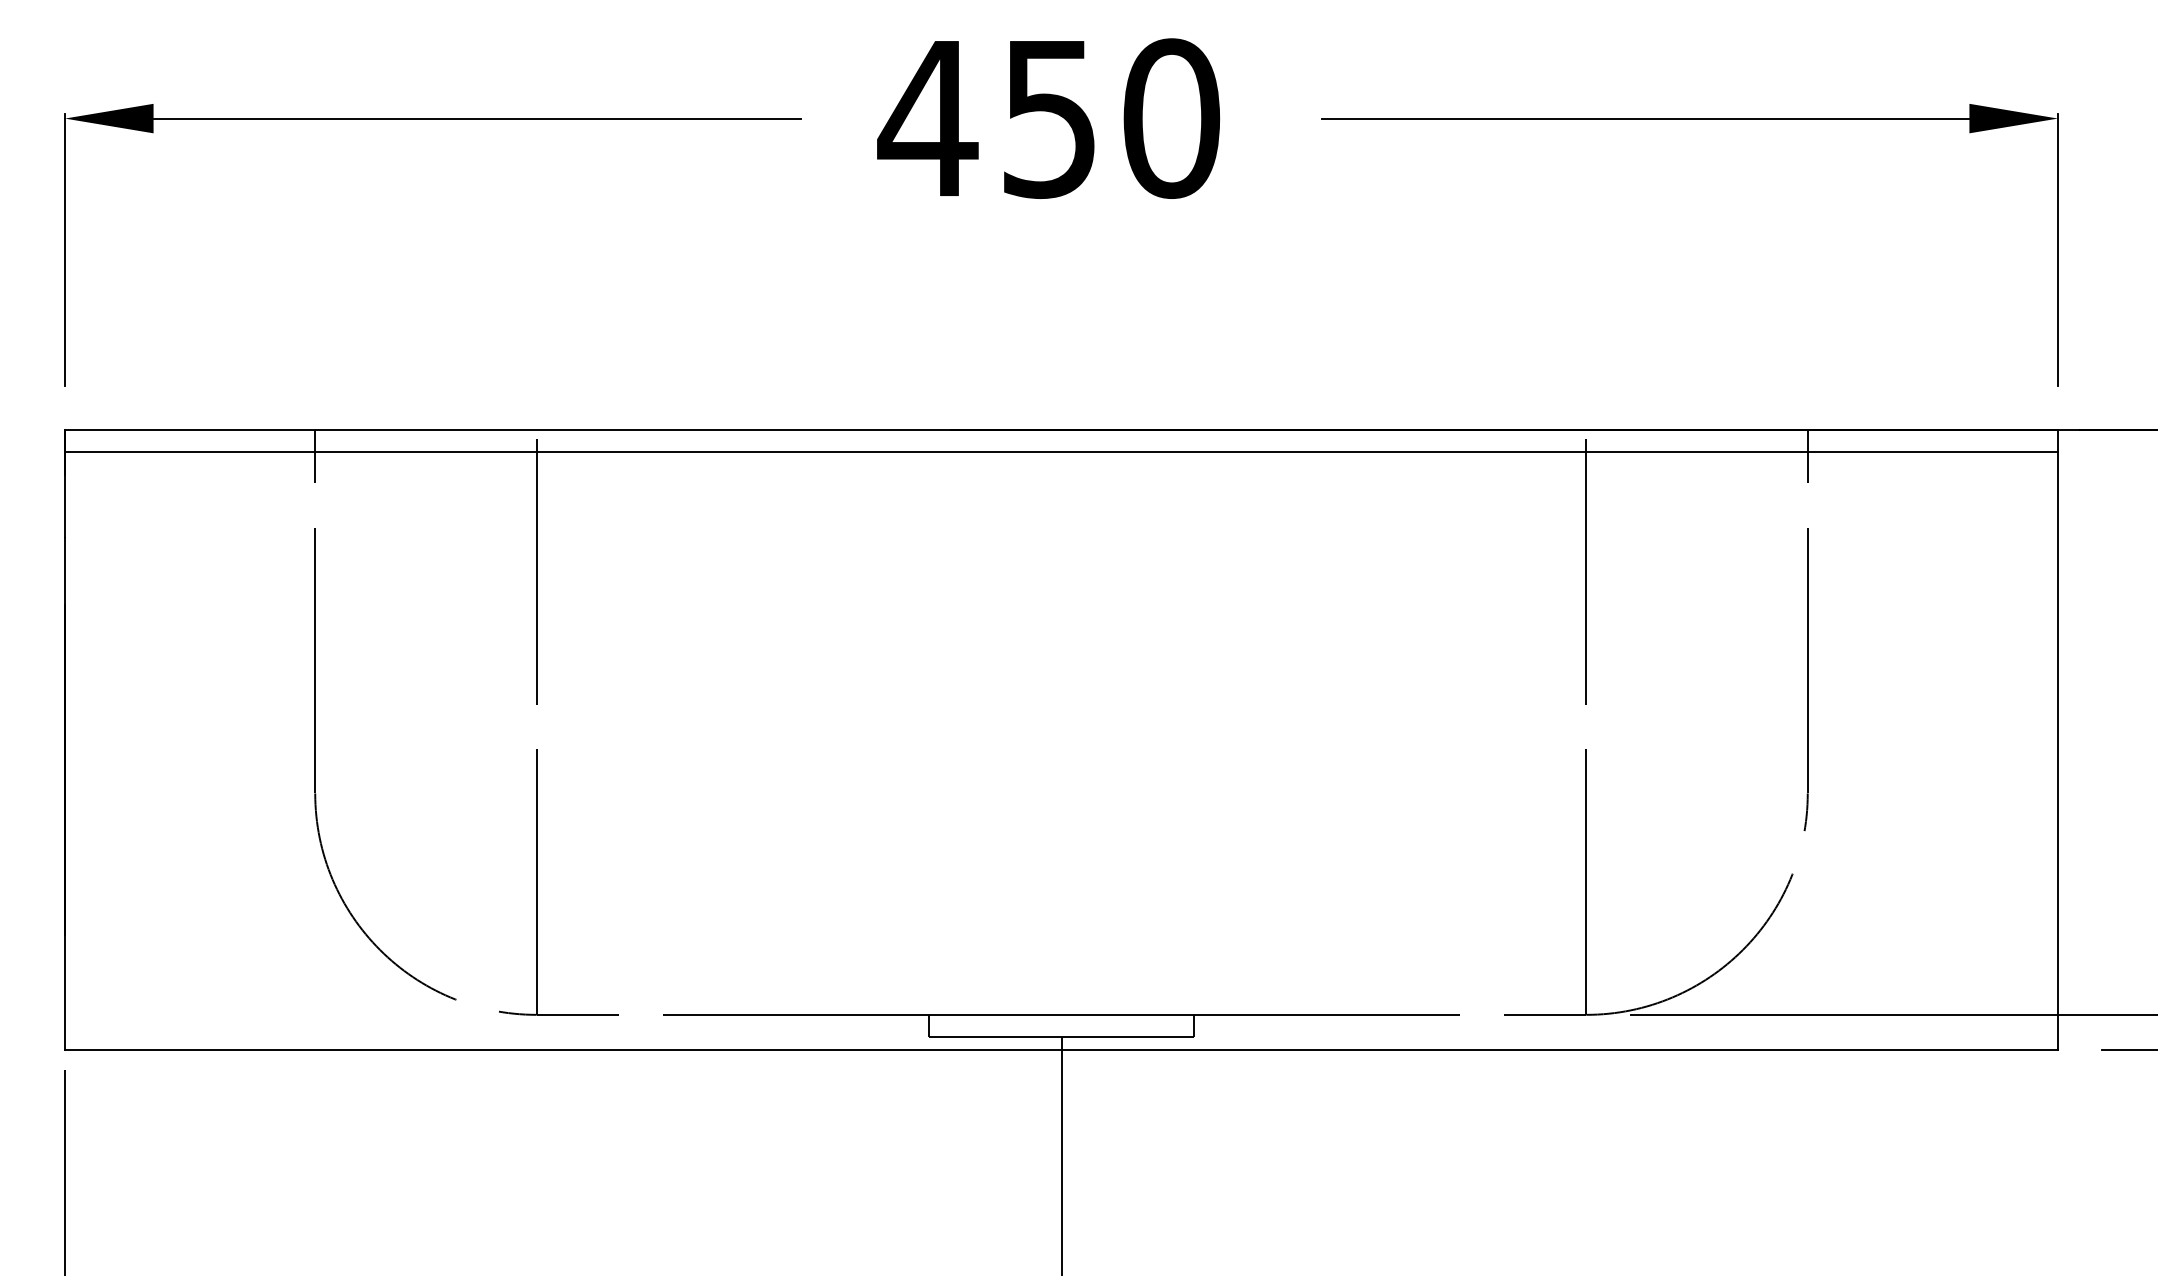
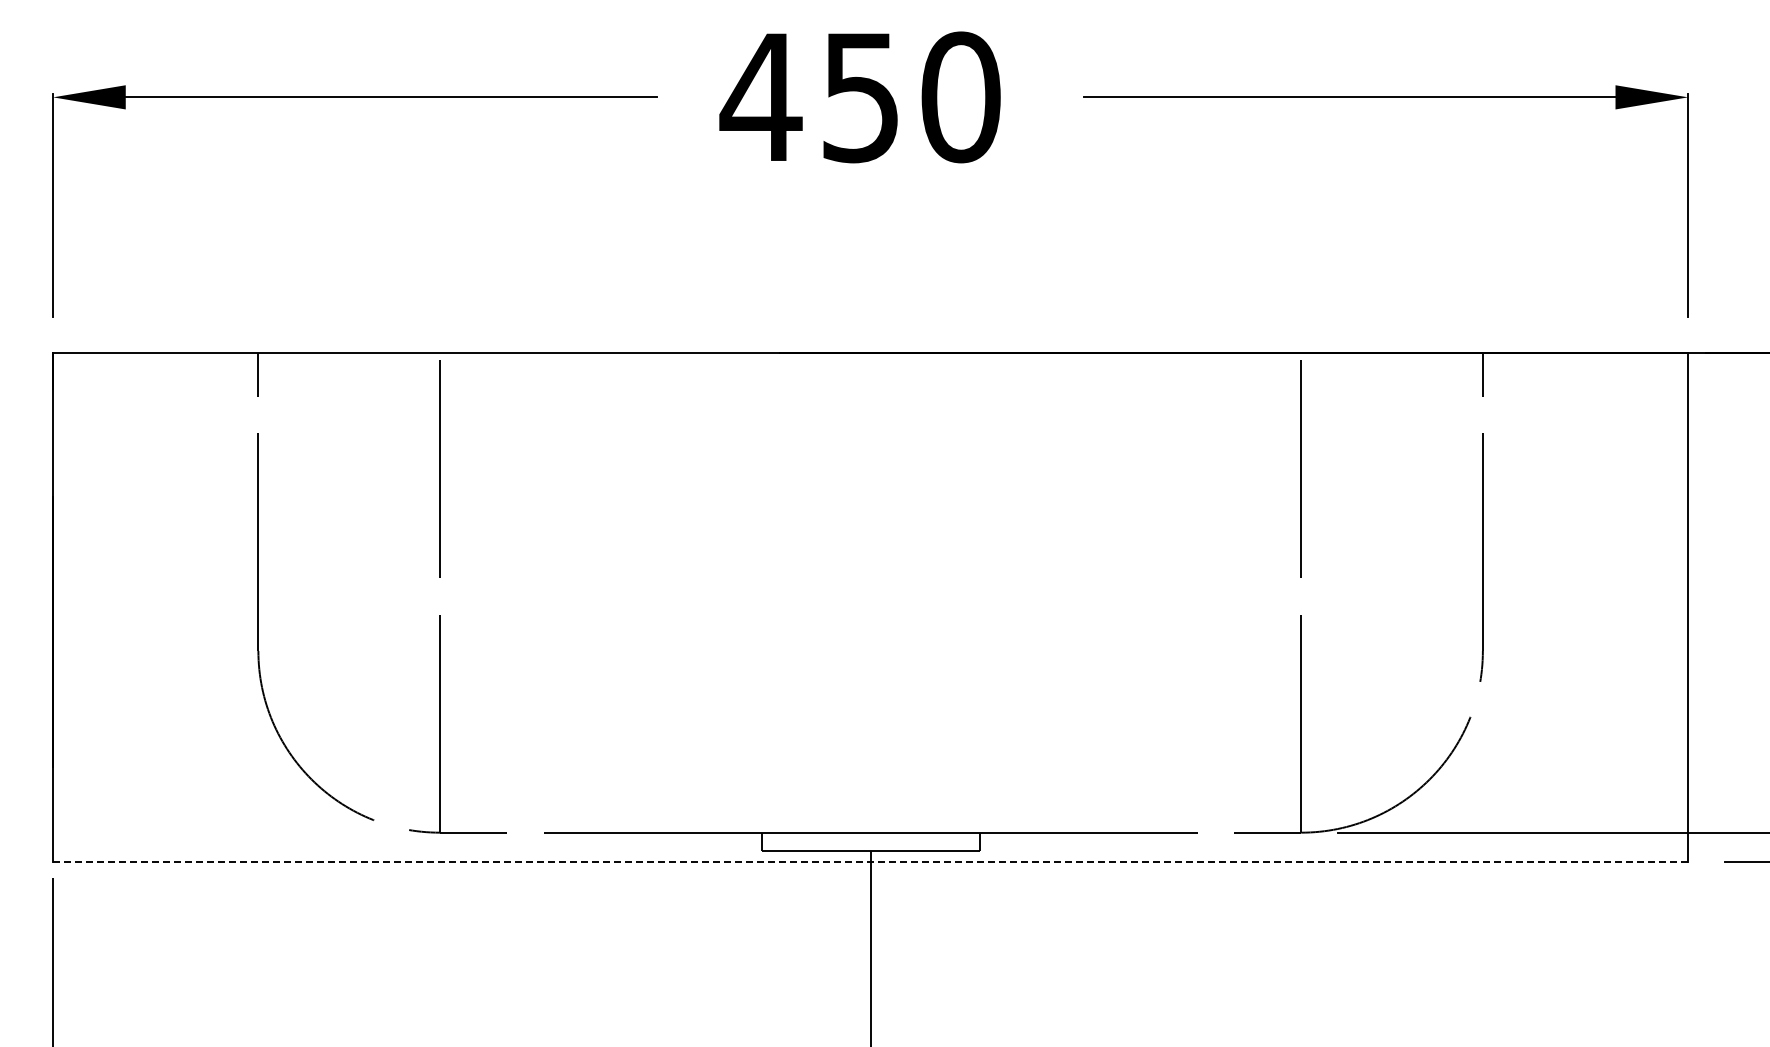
line: (1061, 452) -> (870, 371), removed
line: (1061, 1049) -> (870, 861), solid -> dashed

